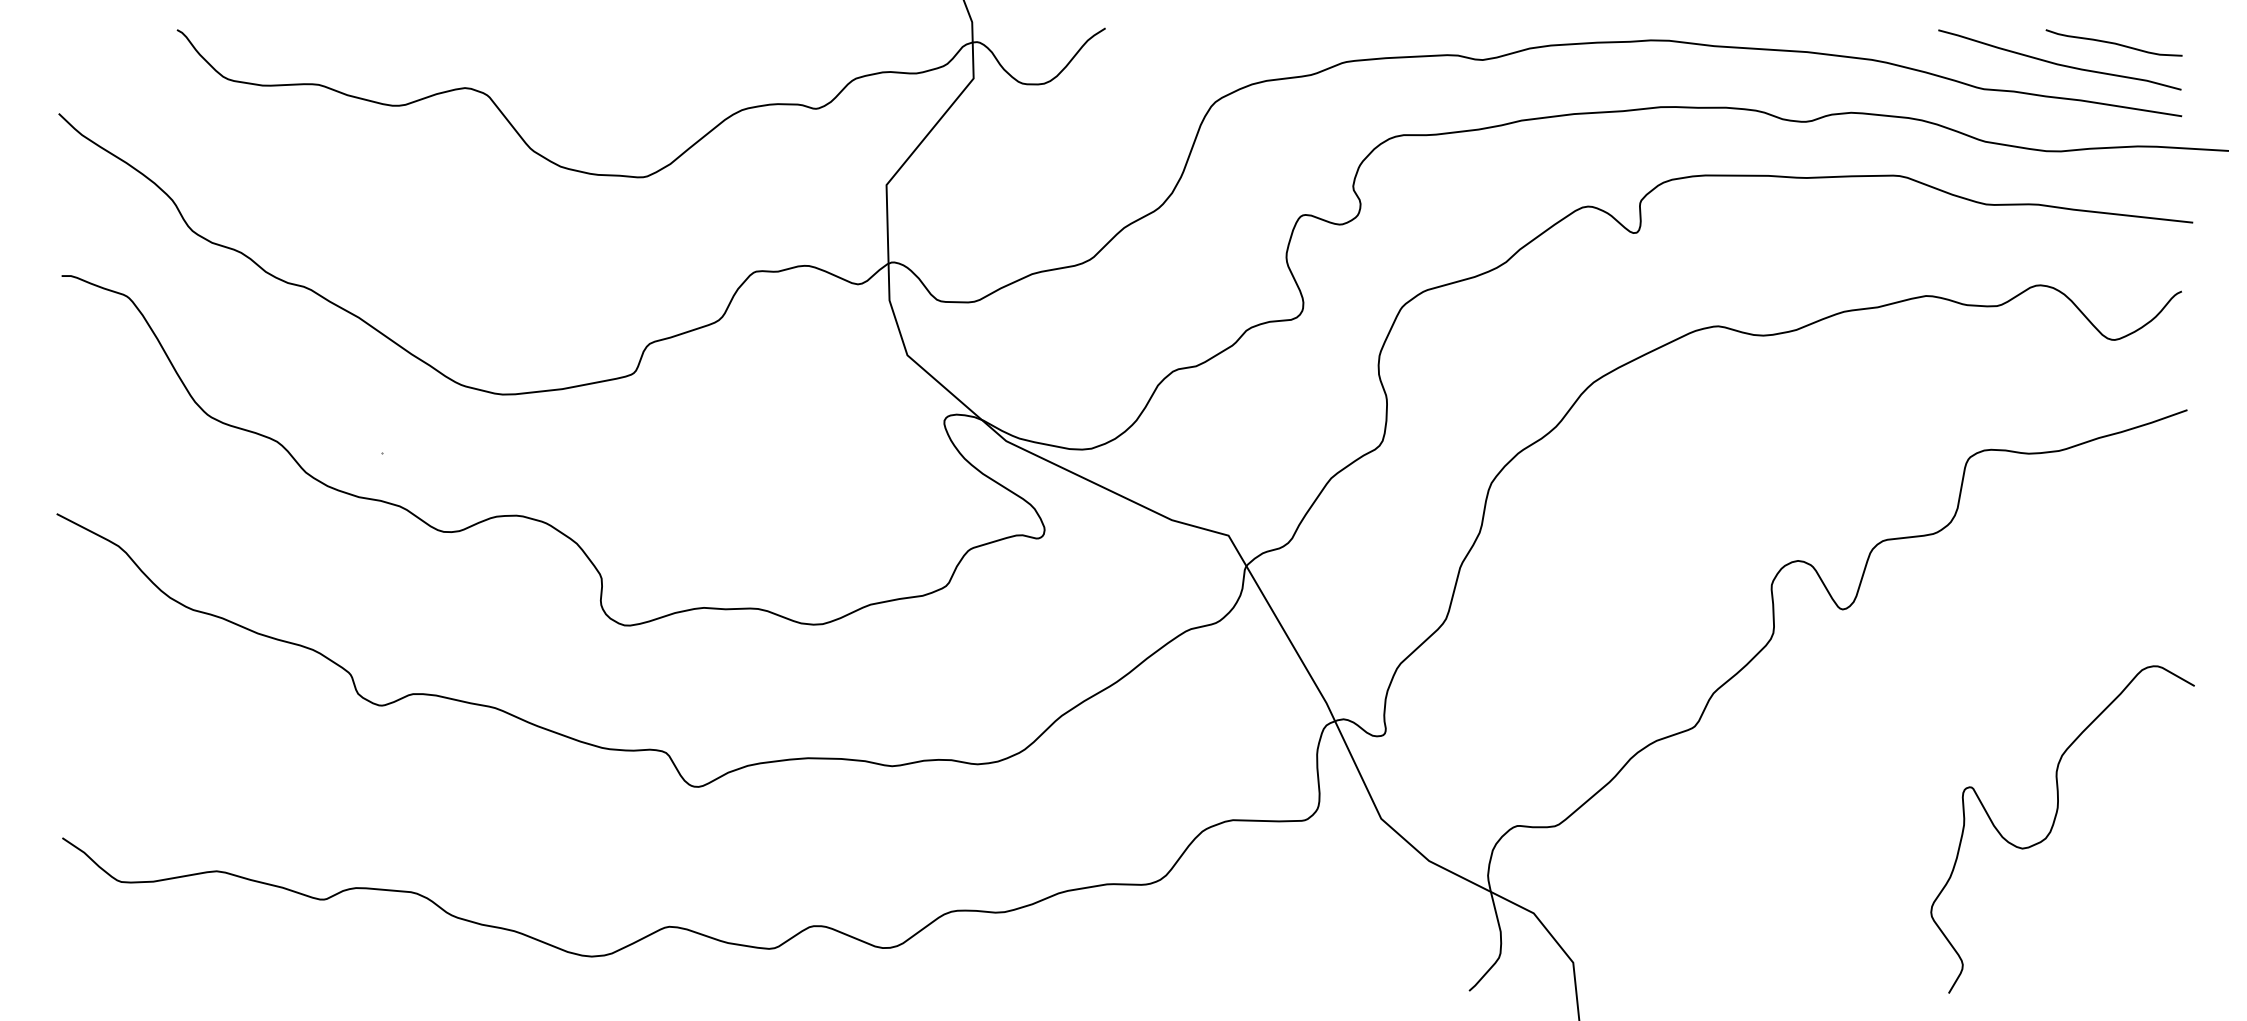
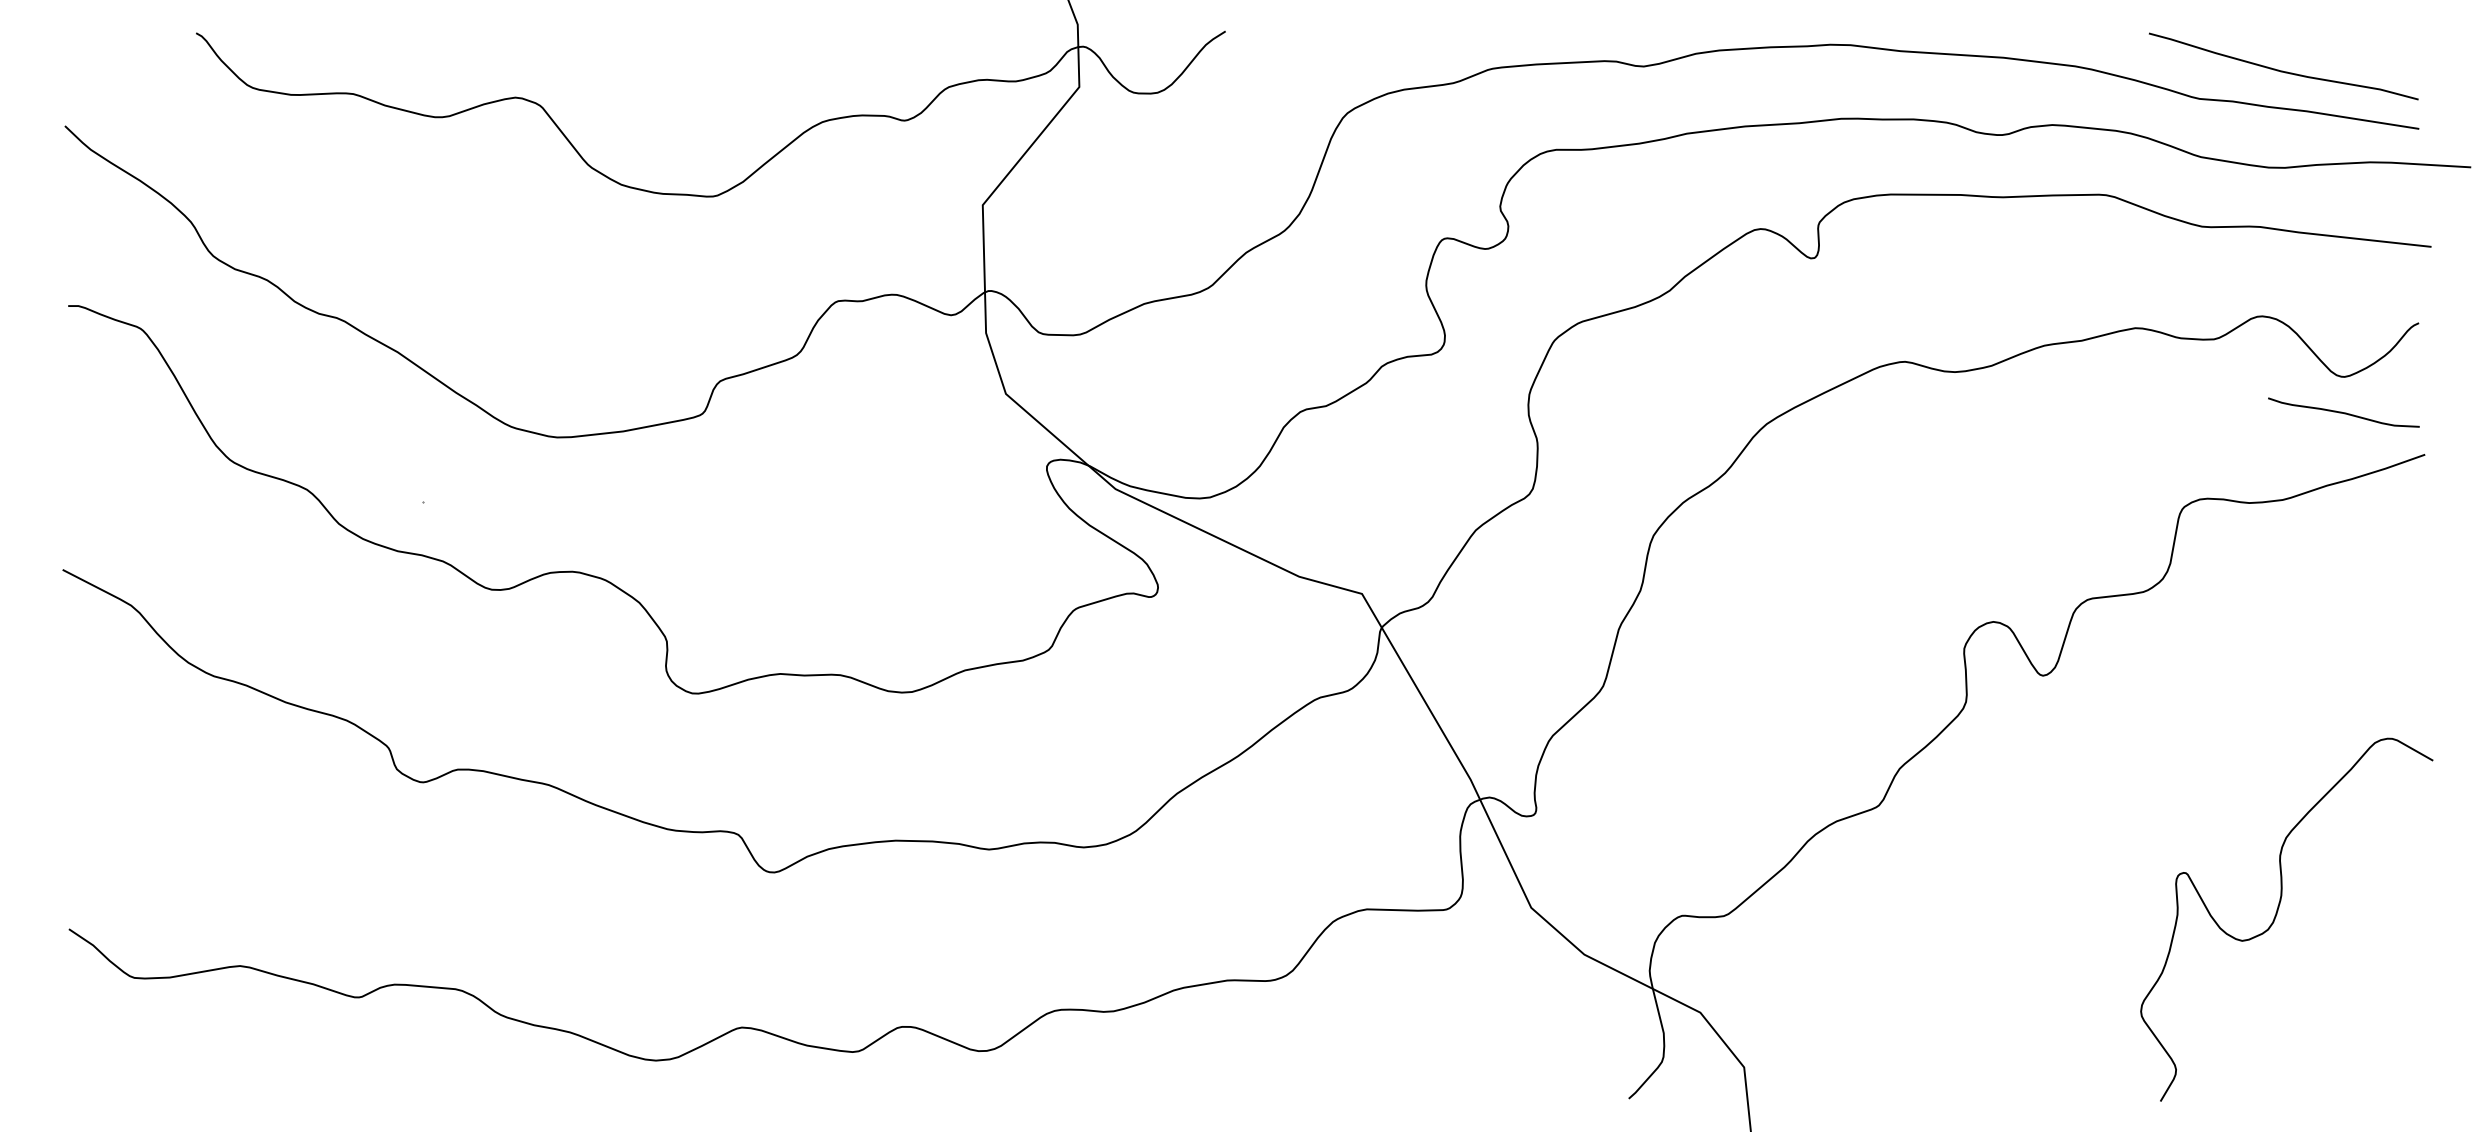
curve: (2113, 42) -> (2343, 412), moved

